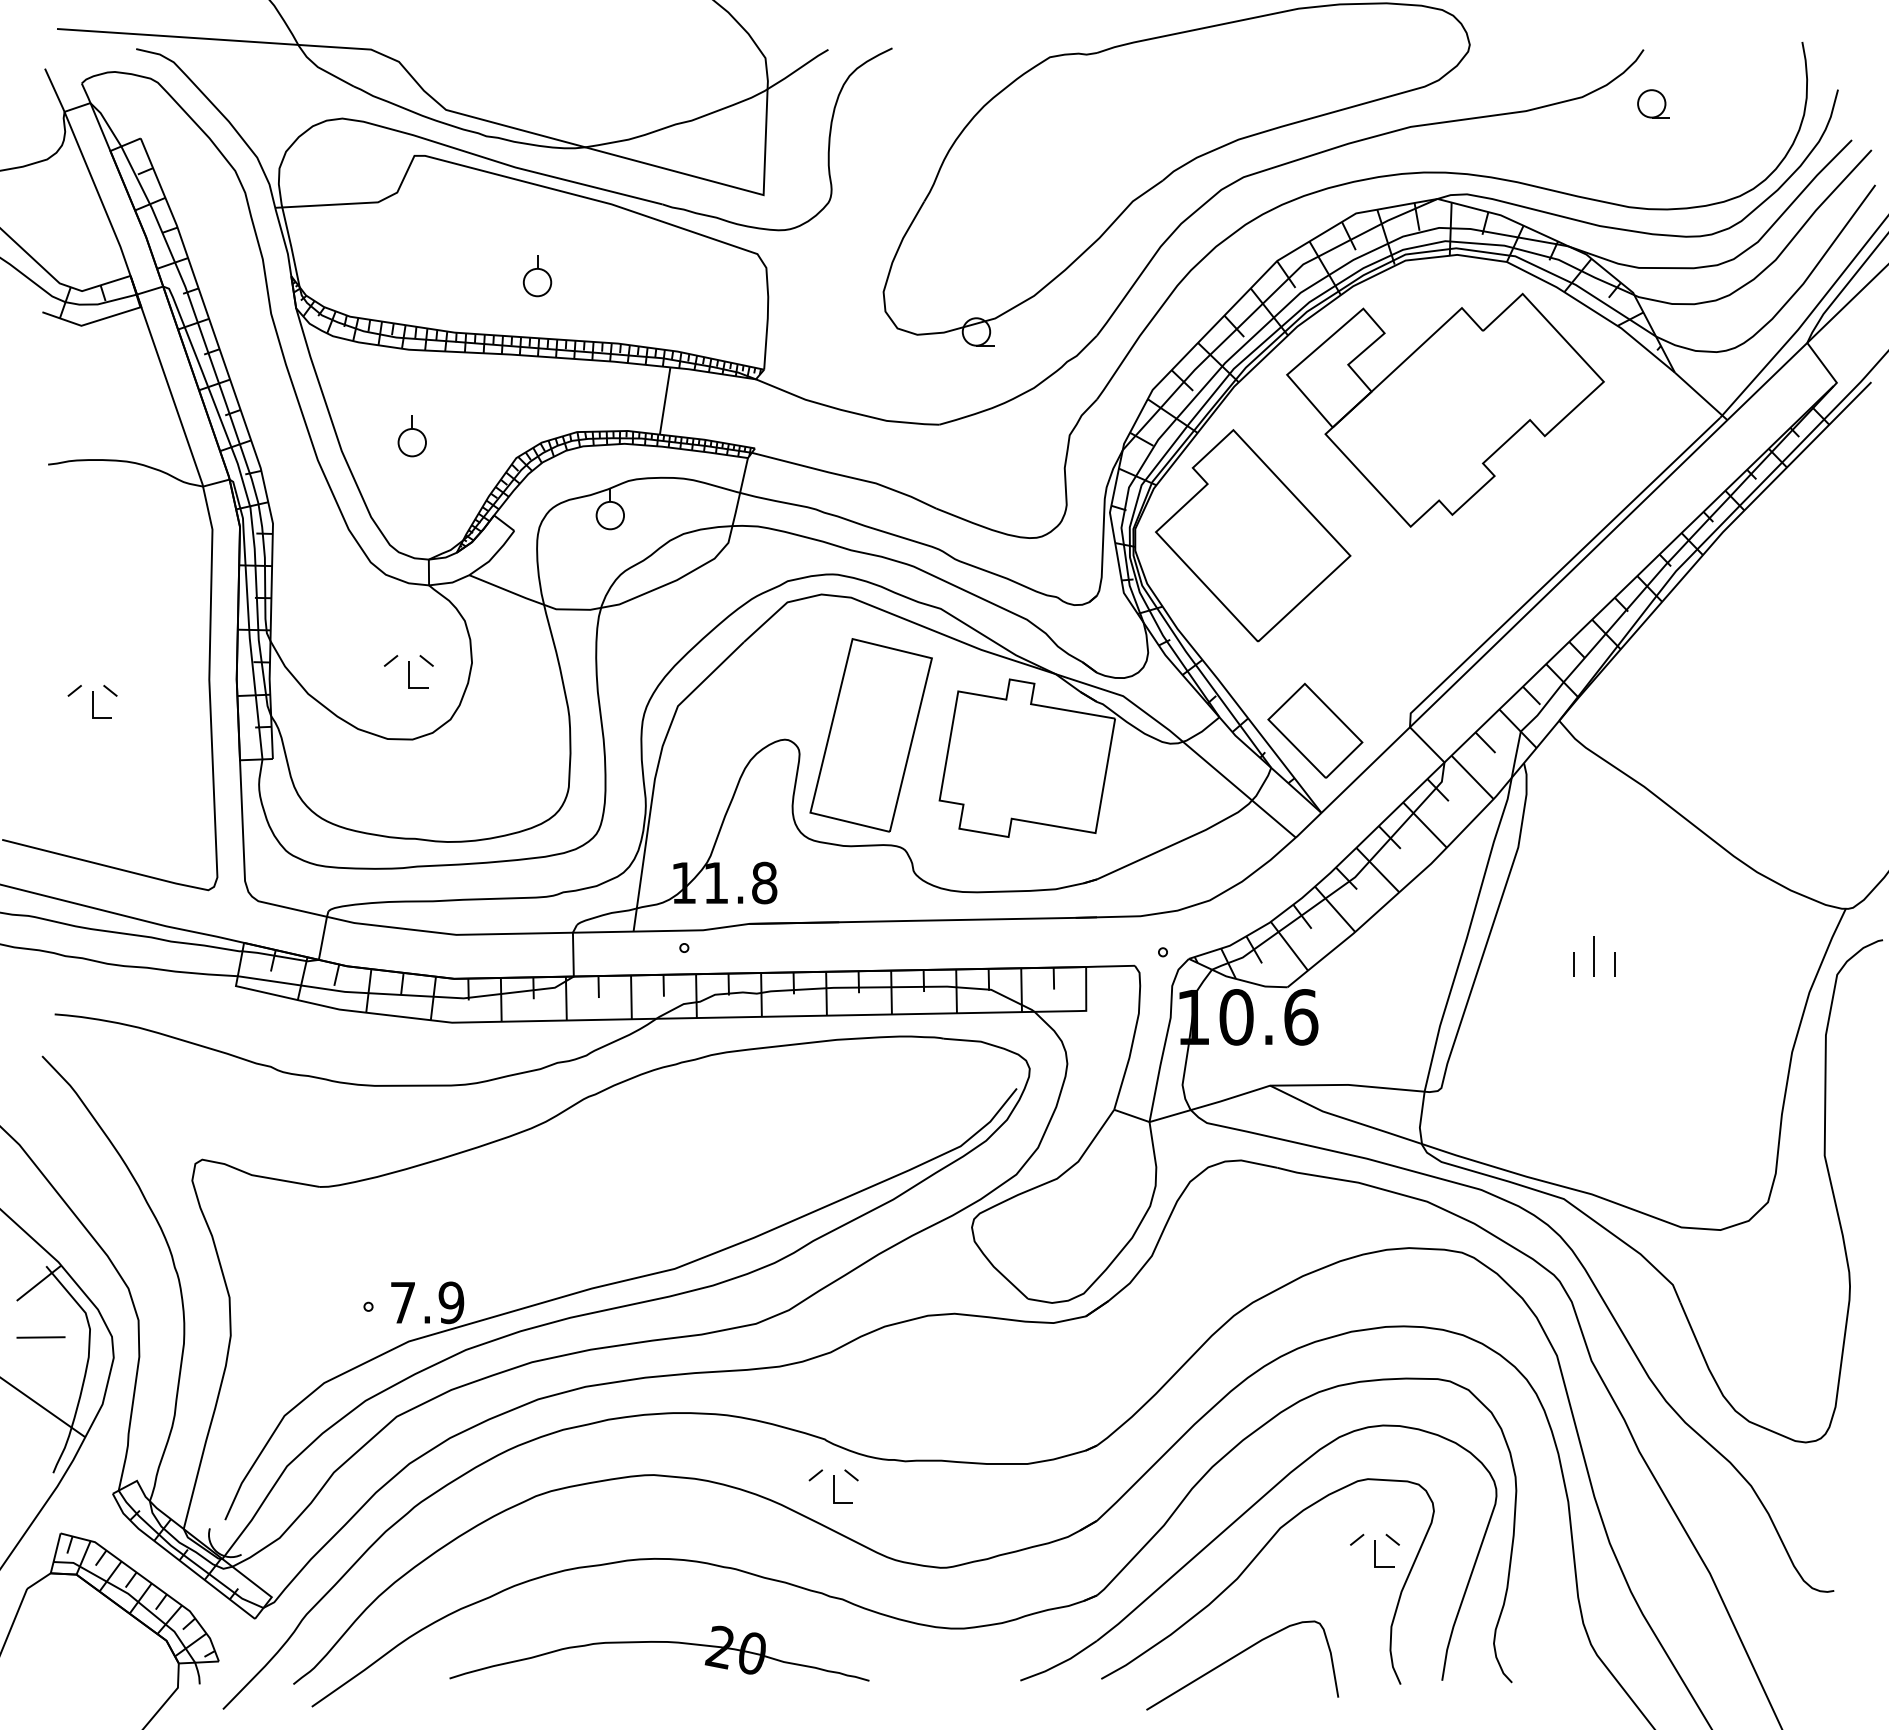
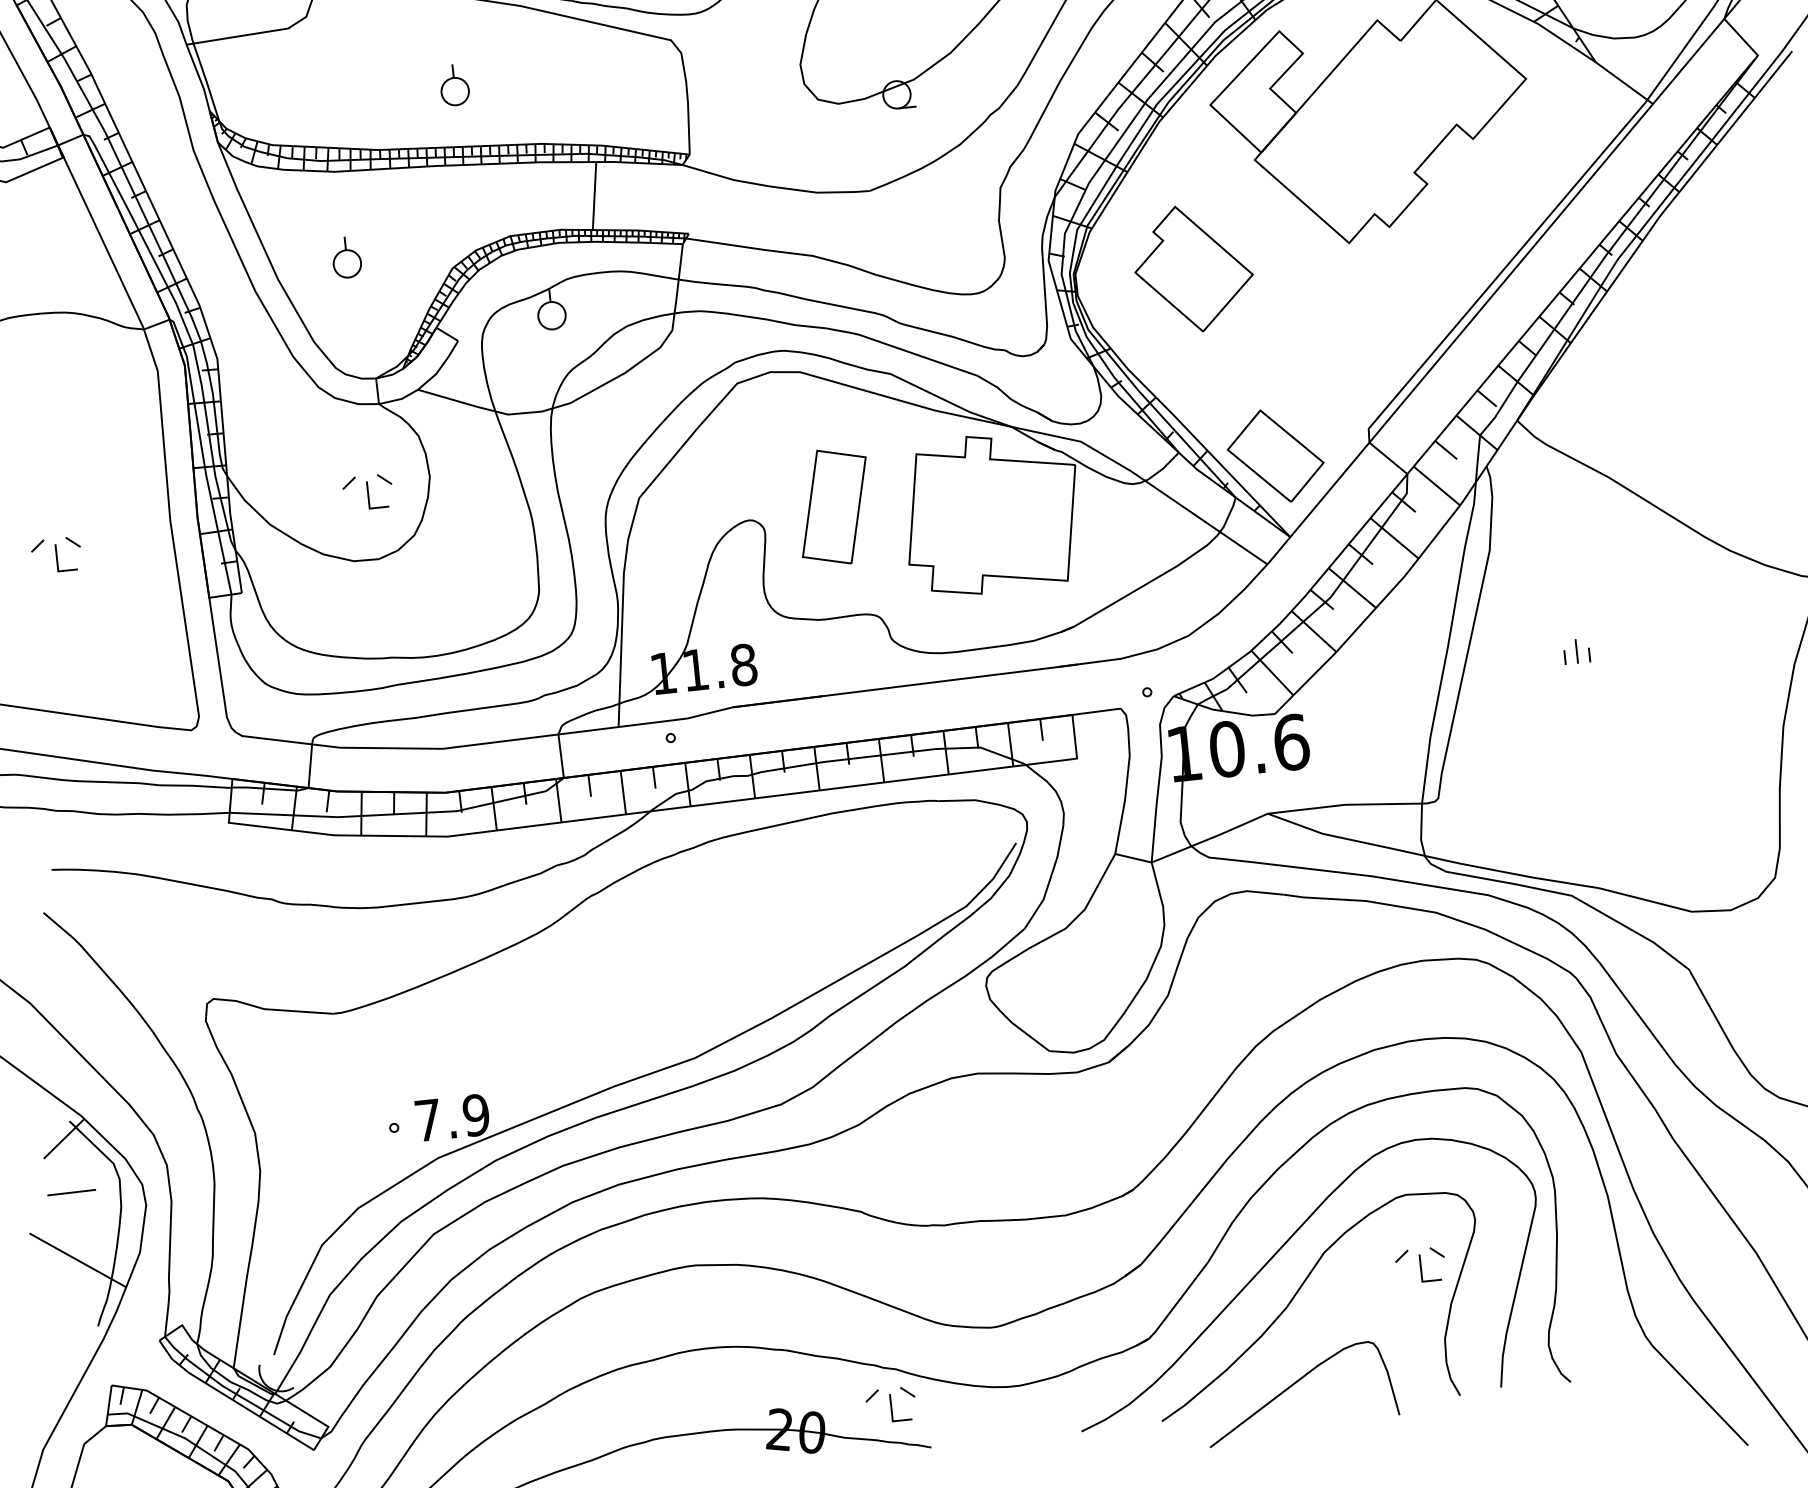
part: (1253, 535) -> (1193, 268), size x0.6
part: (870, 735) -> (833, 507), size x0.6
part: (1594, 956) -> (1576, 651), size x0.6
part: (833, 1486) -> (890, 1405), moved

